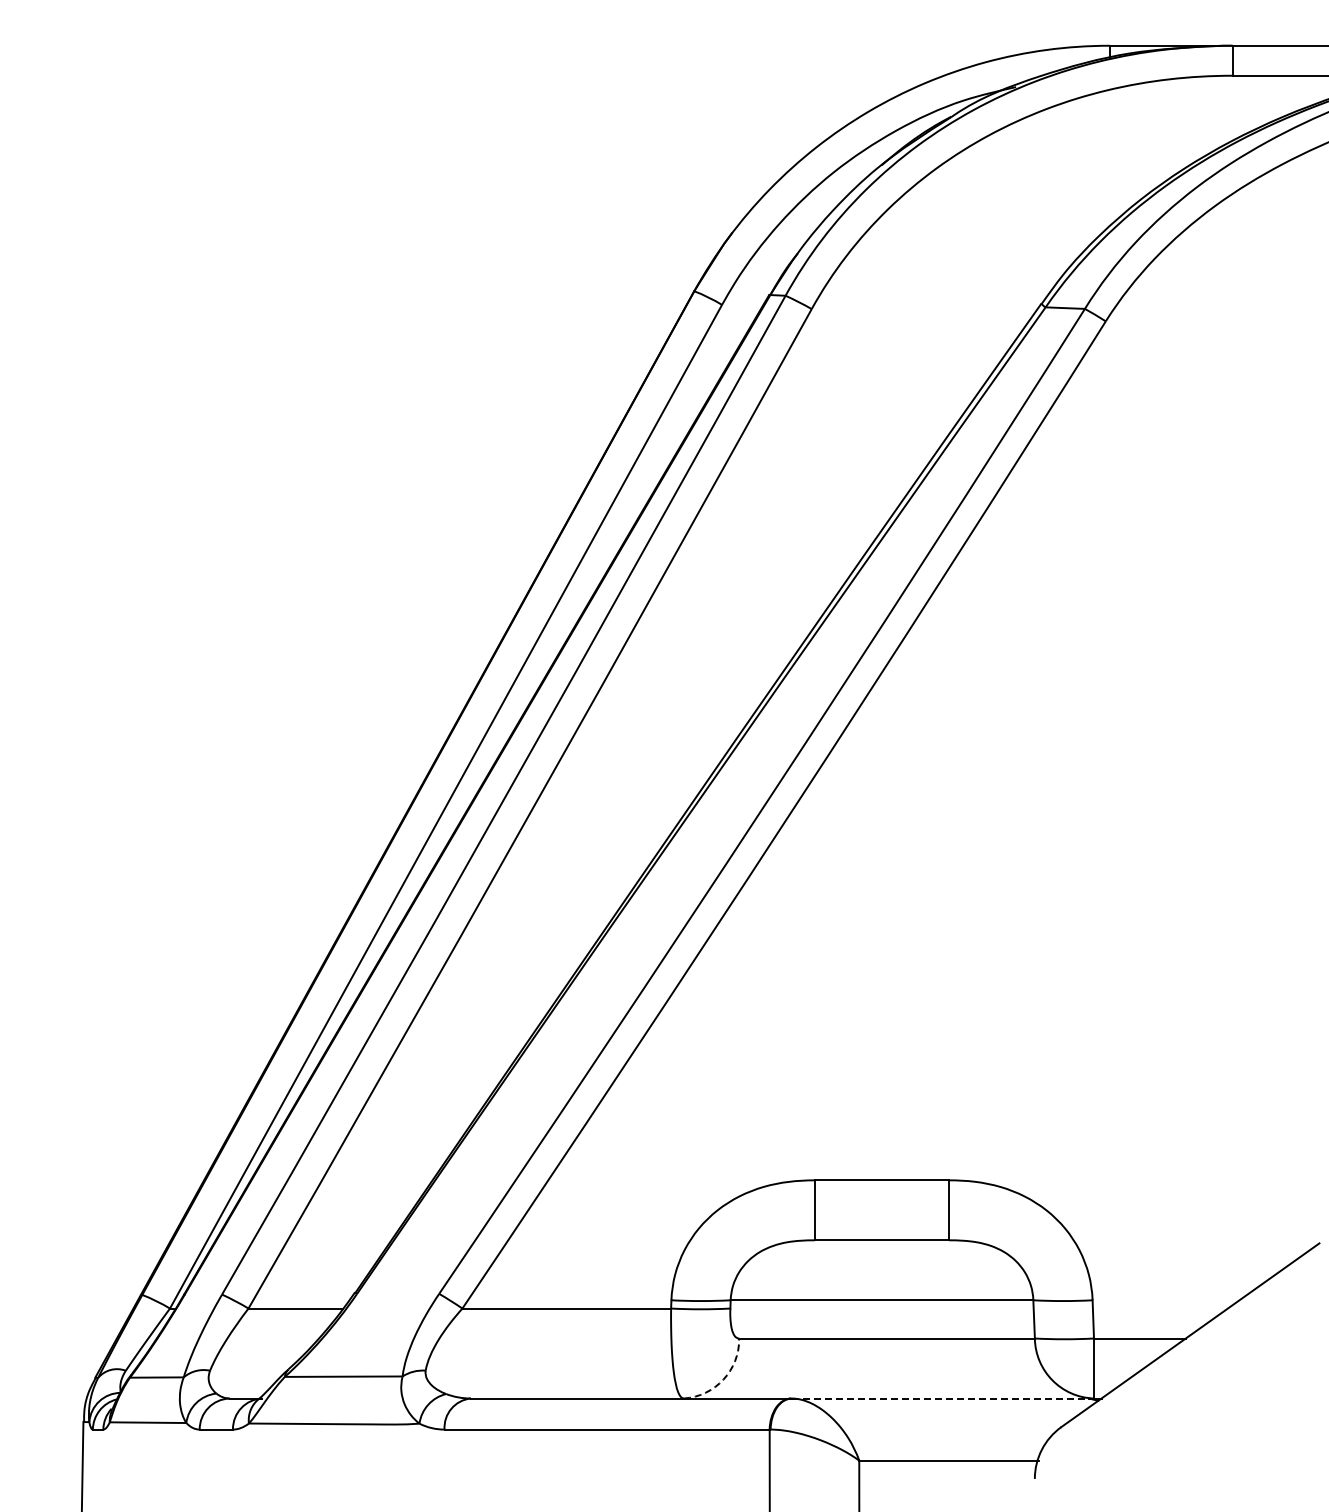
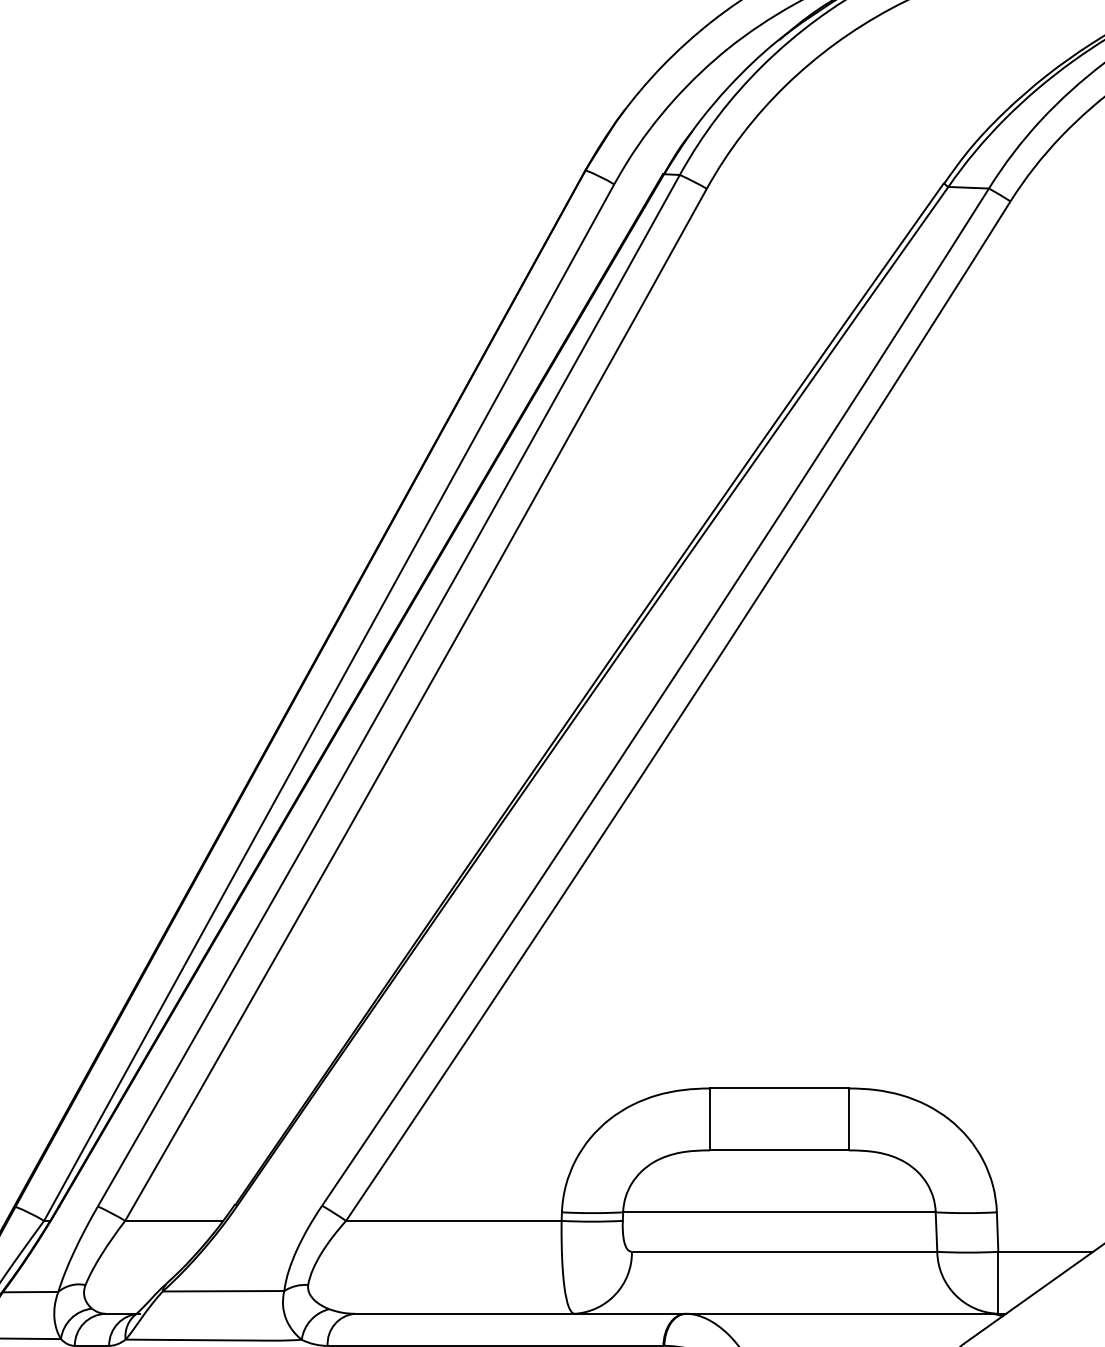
arc: (723, 1379) -> (615, 1294), dashed -> solid
line: (940, 1398) -> (839, 1313), dashed -> solid

